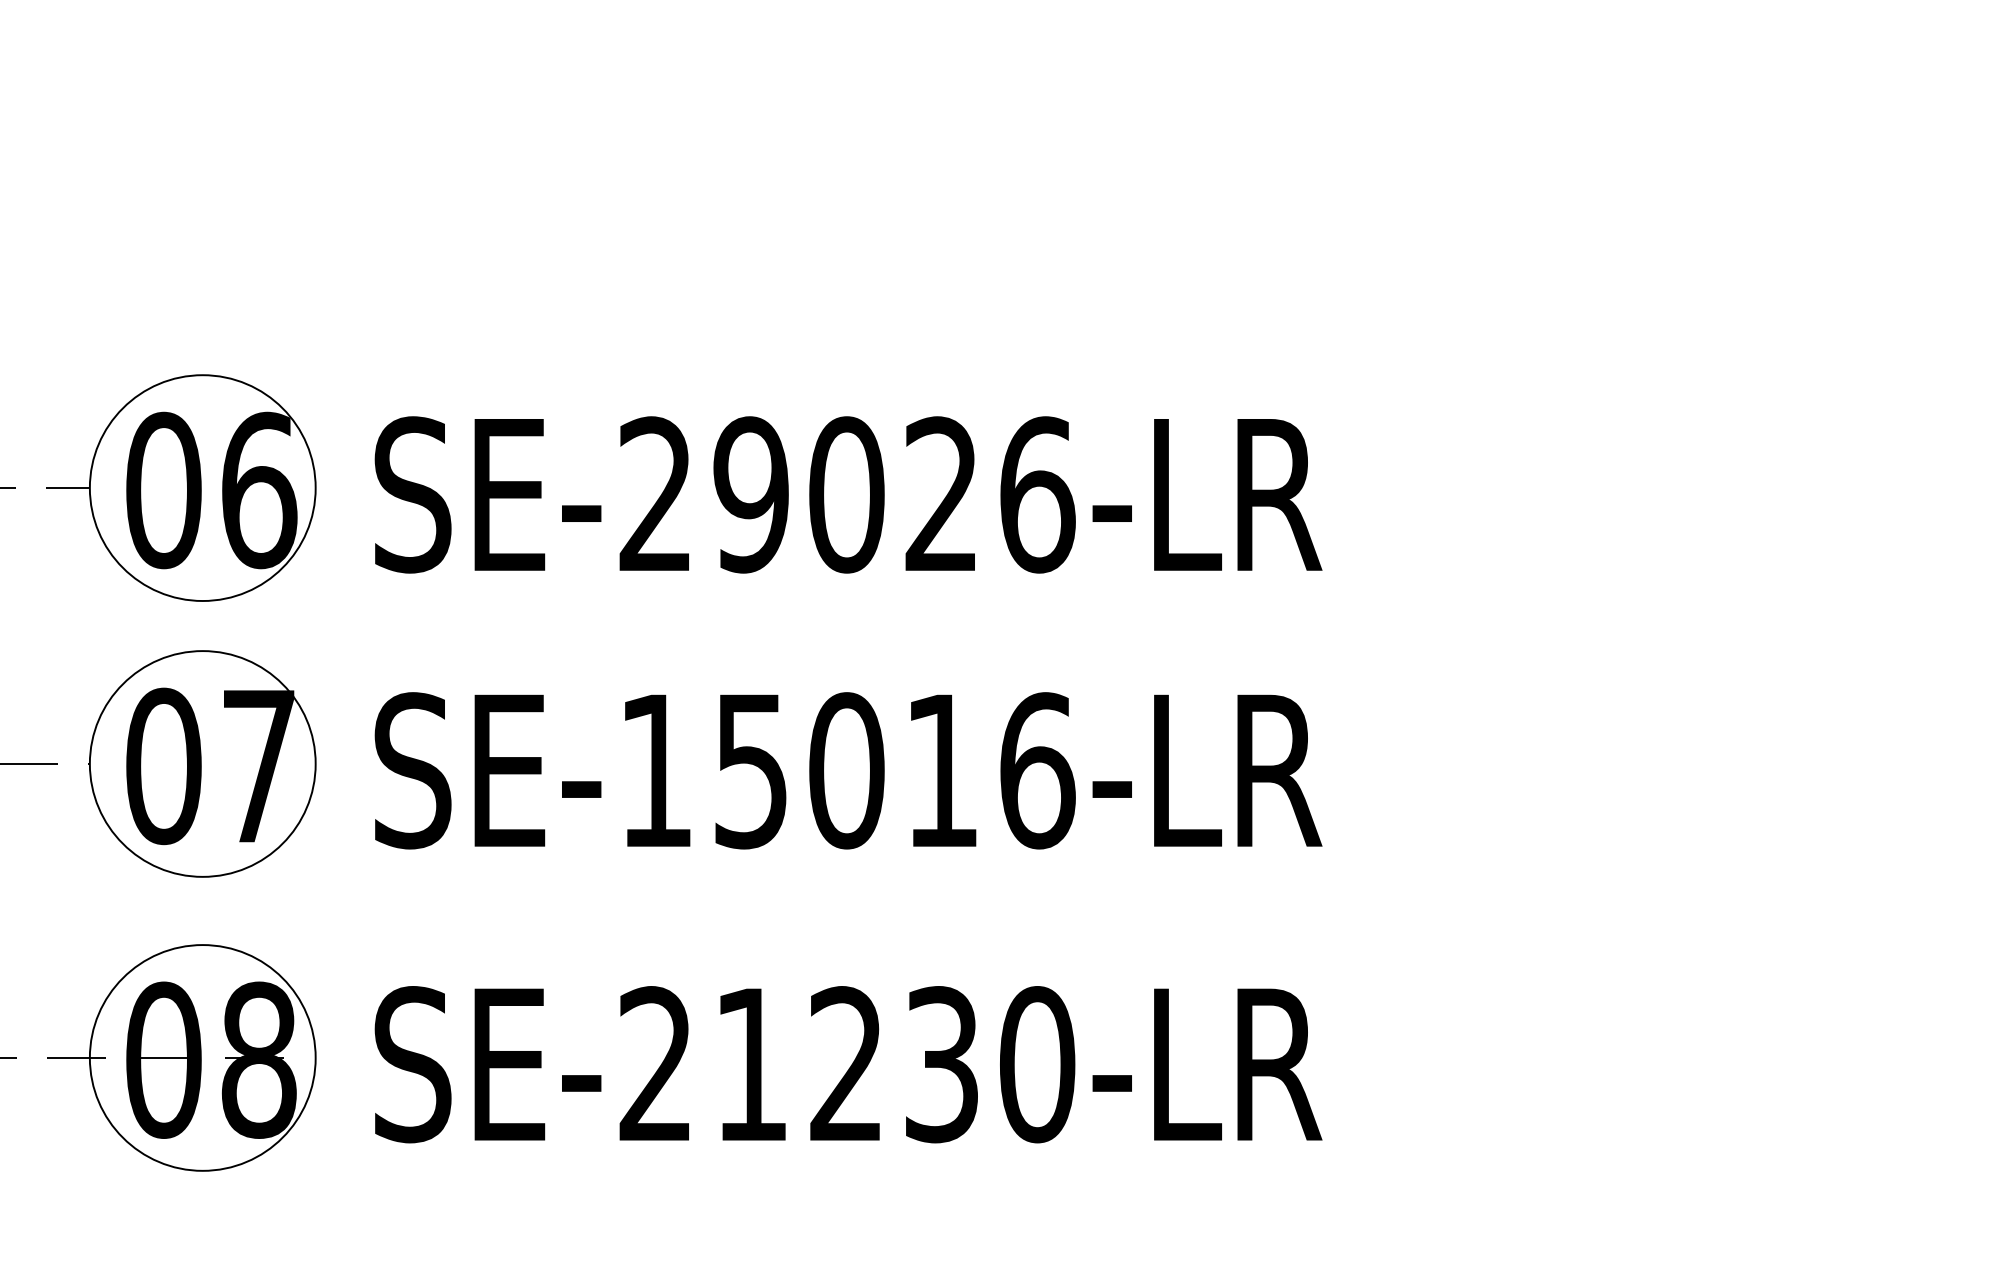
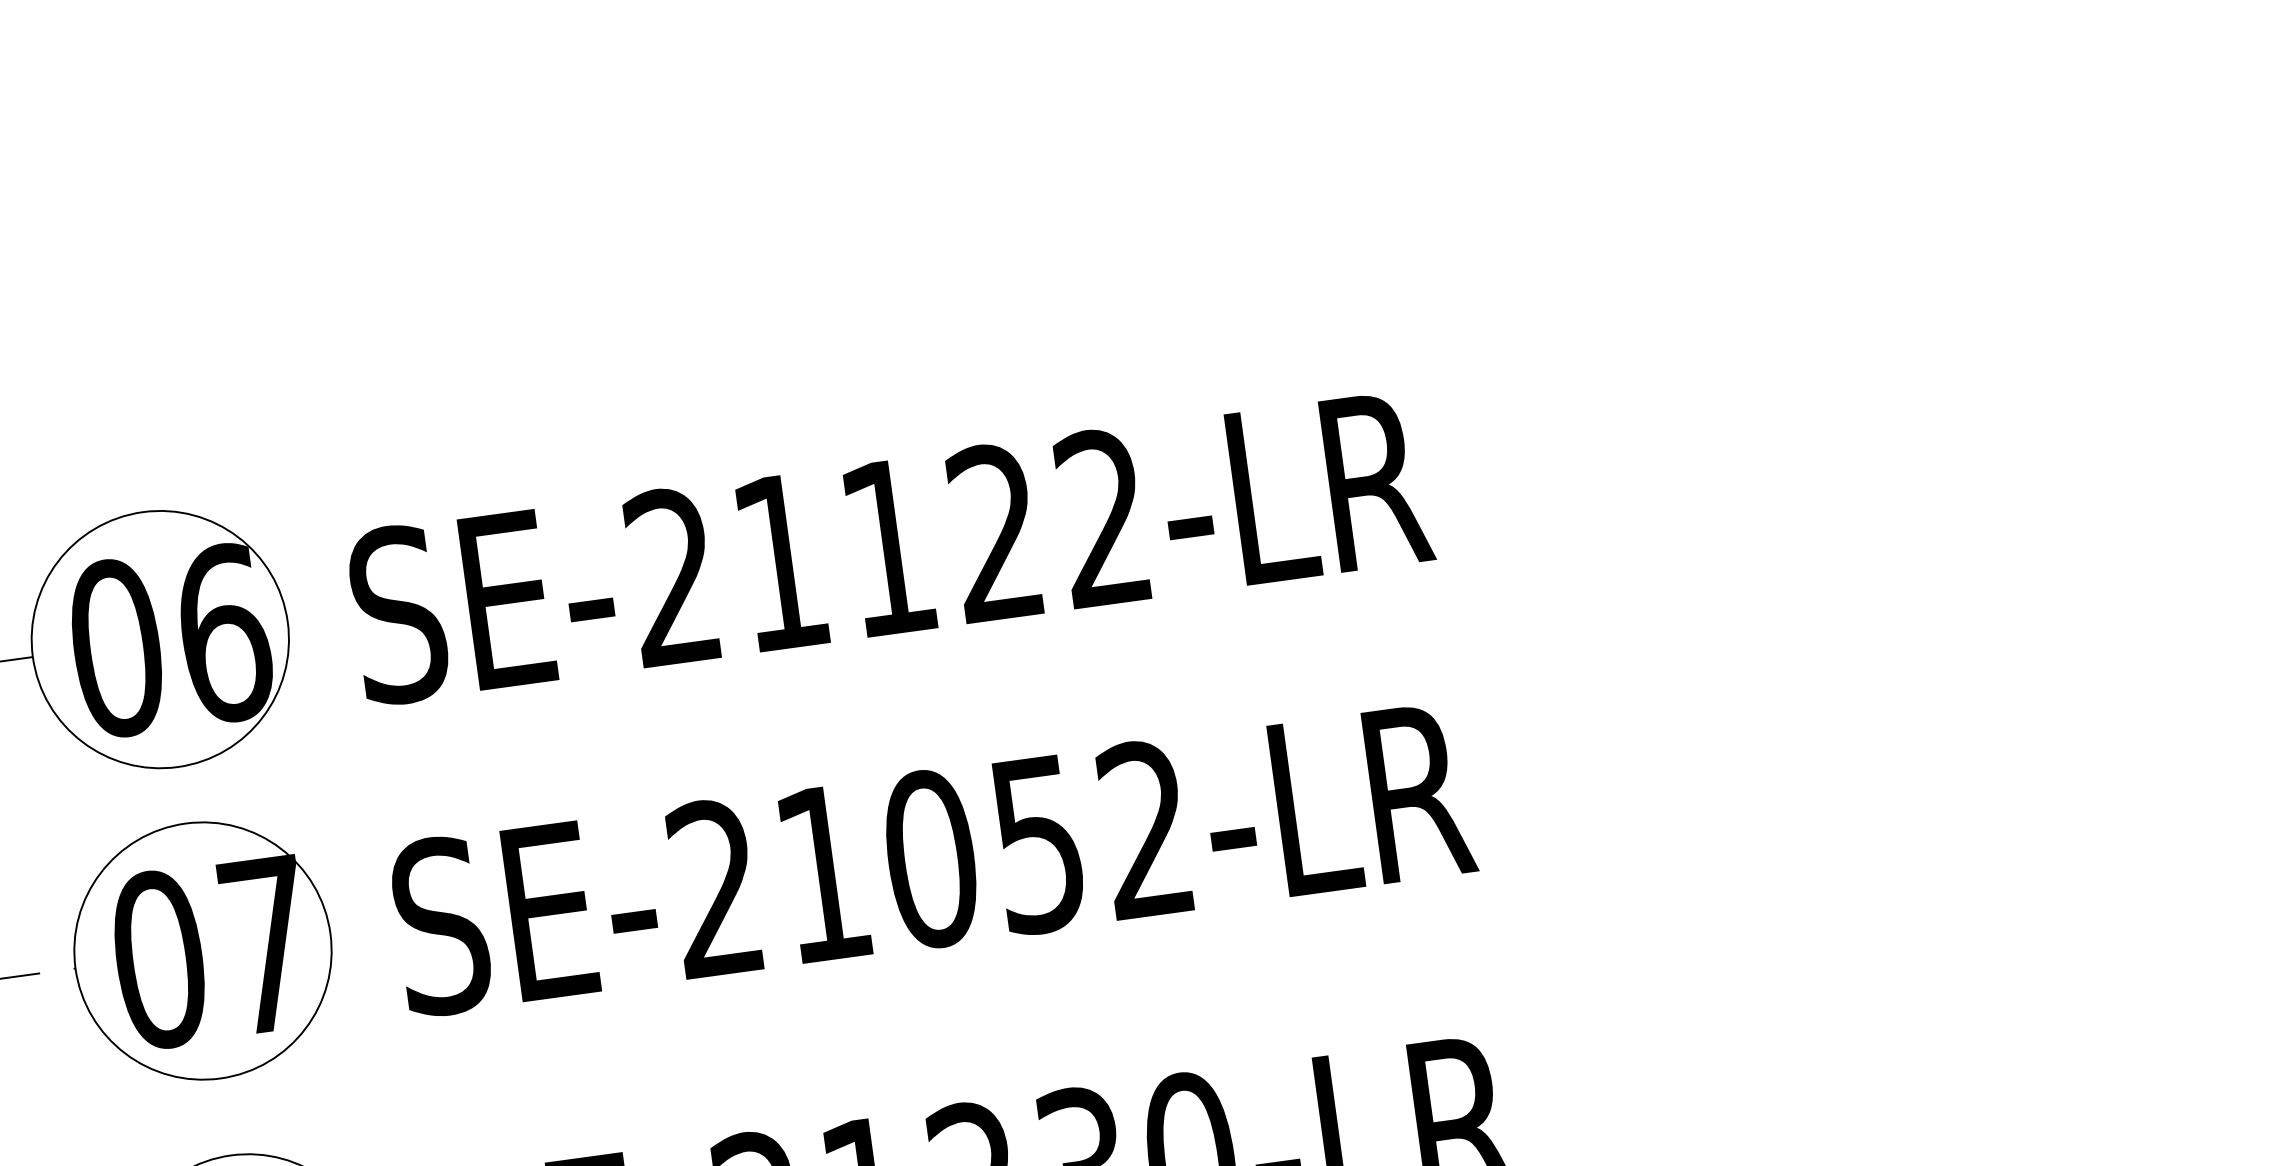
text: (894, 494) -> (942, 539), SE-29026-LR -> SE-21122-LR
text: (847, 770) -> (931, 858), SE-15016-LR -> SE-21052-LR

